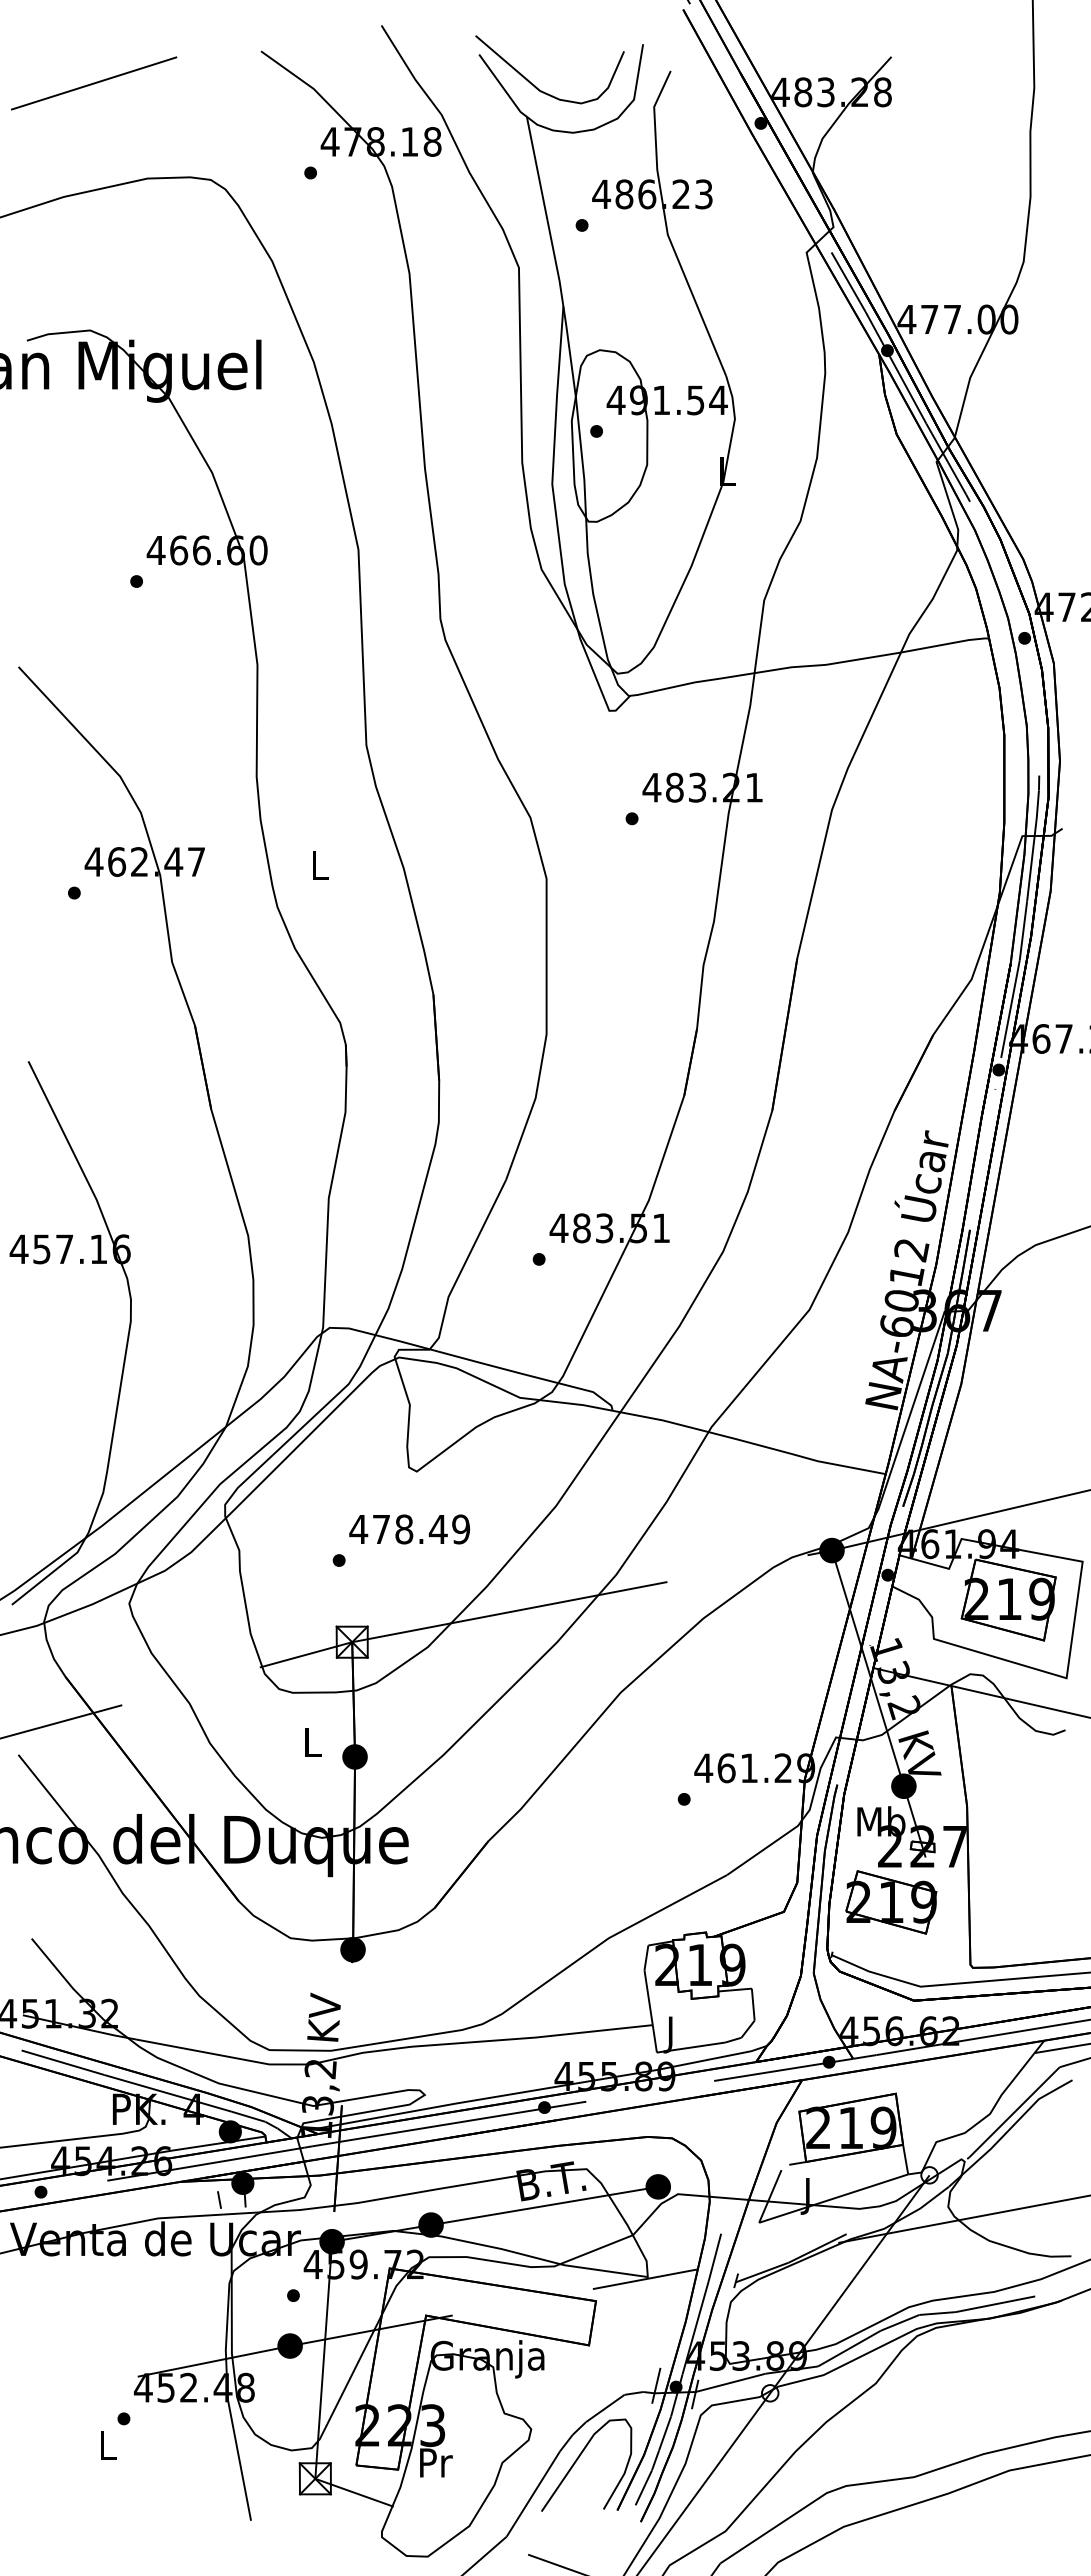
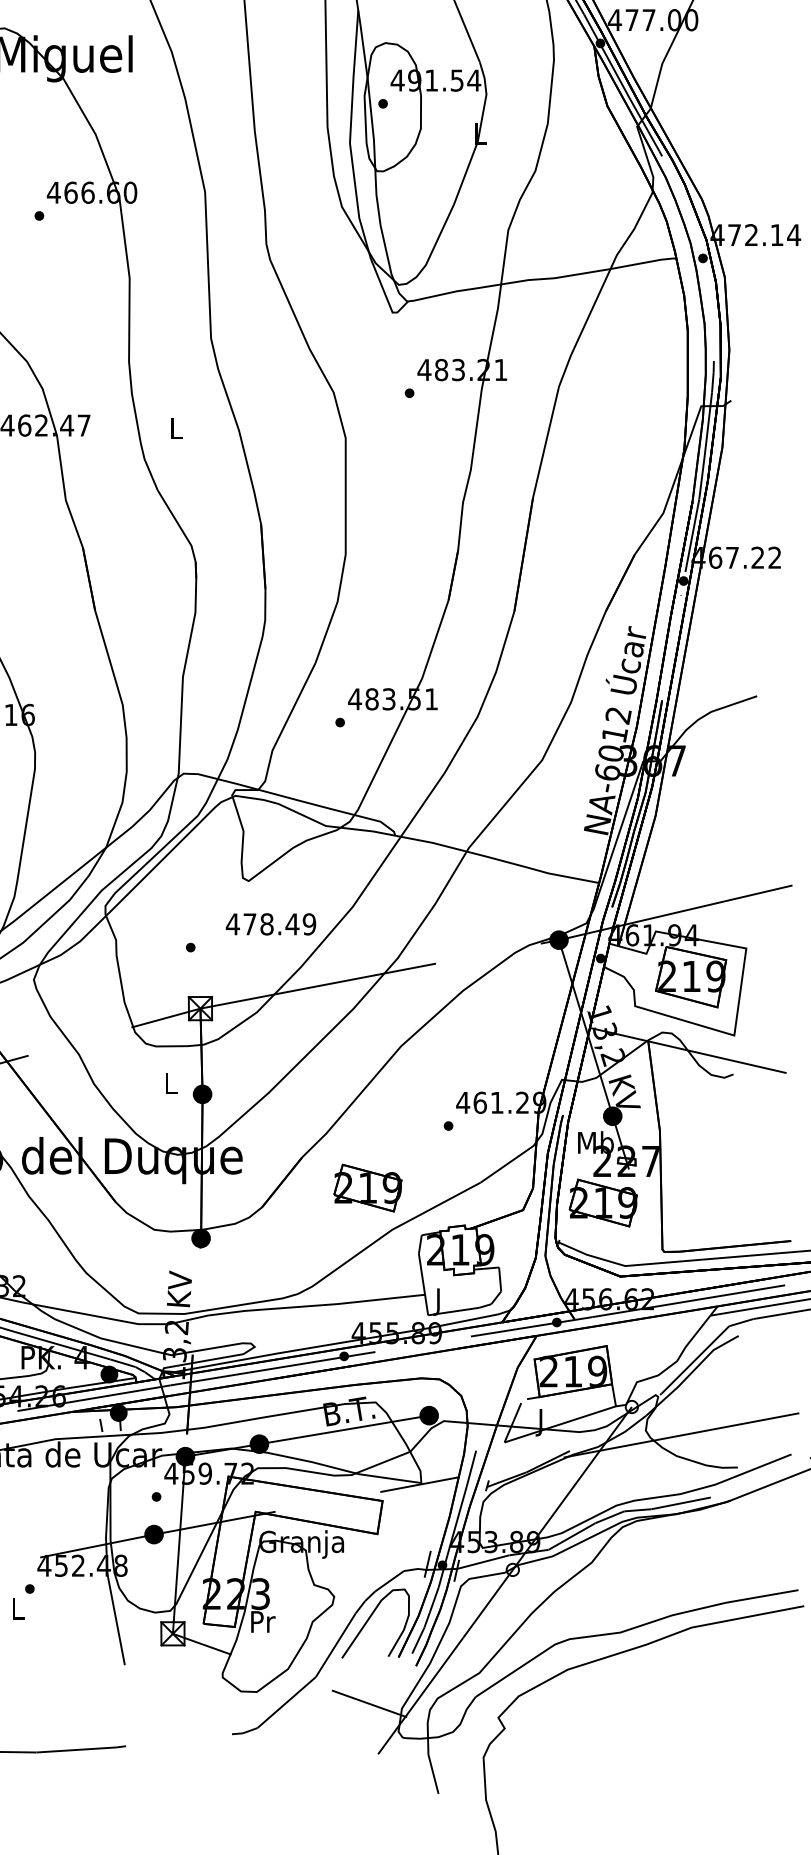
text: (409, 1529) -> (270, 924), moved
part: (576, 1882) -> (368, 1188), added

